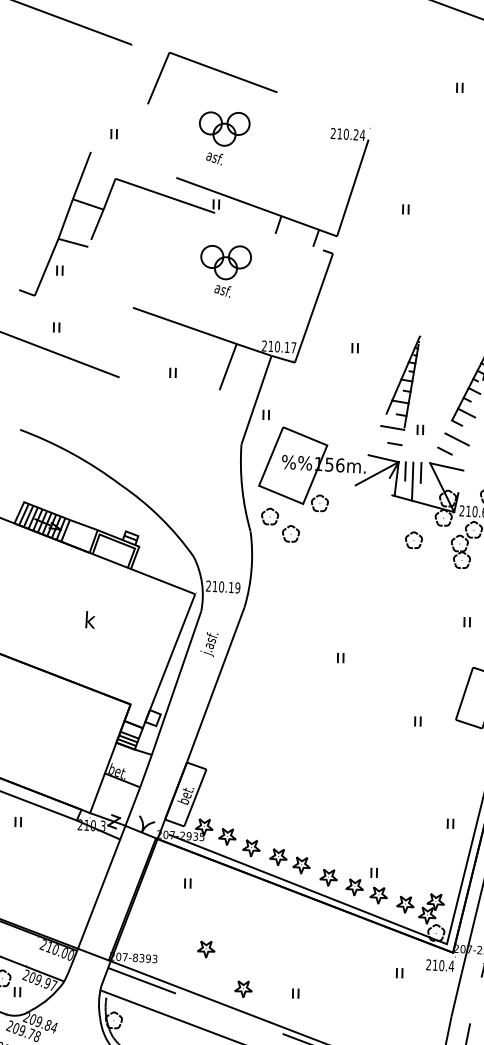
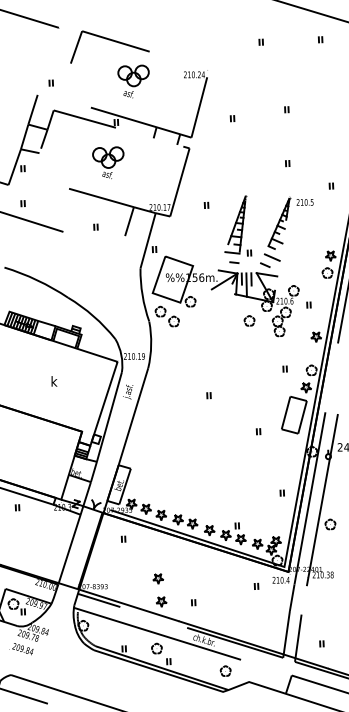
part: (223, 137) -> (133, 81), moved
part: (225, 270) -> (108, 162), moved
part: (206, 948) -> (158, 578), moved

